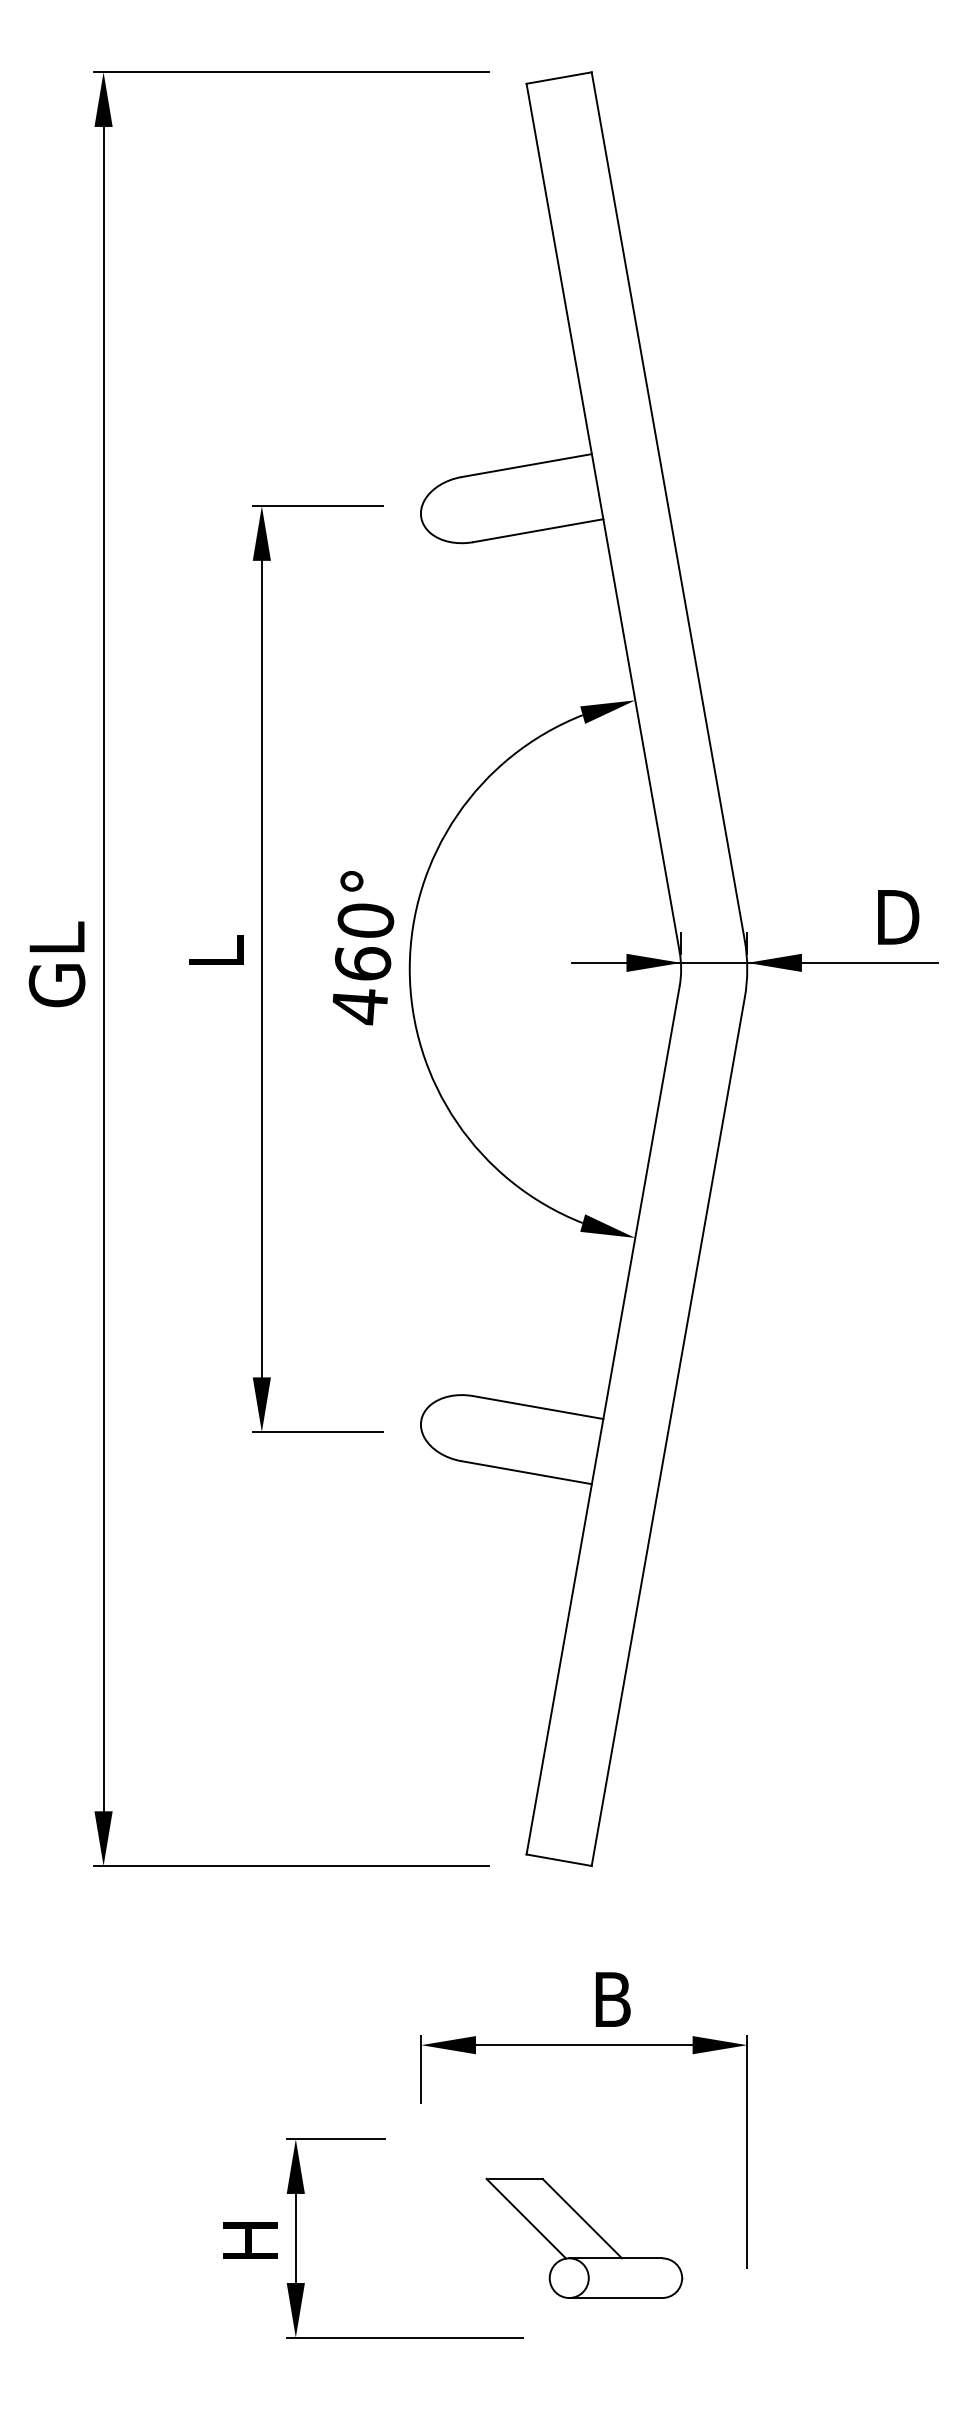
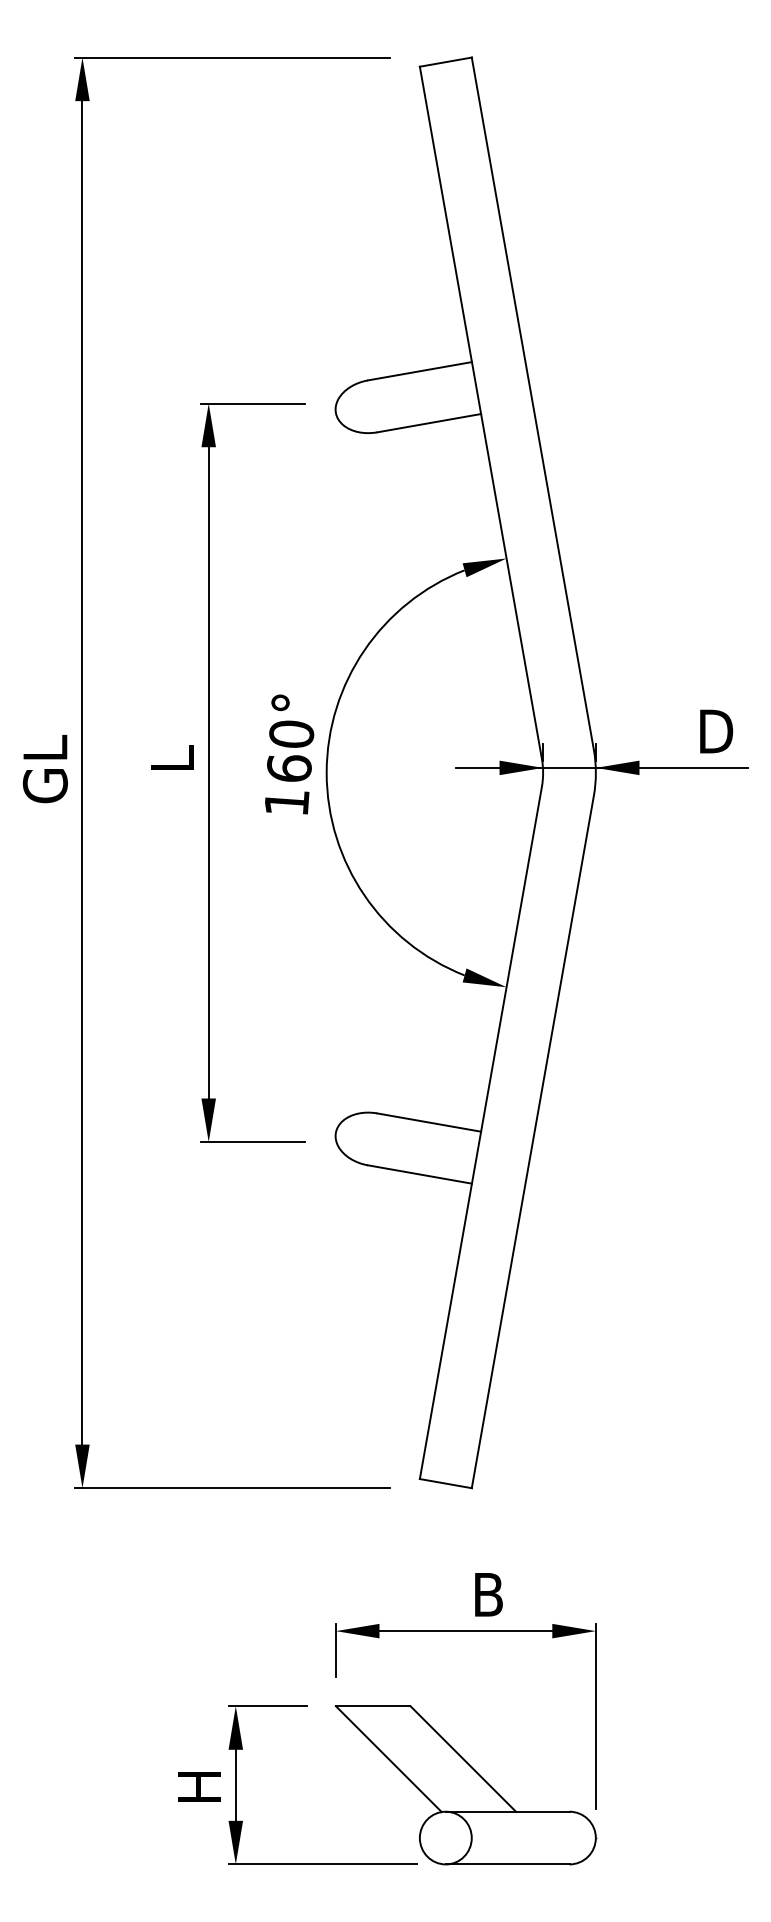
text: (360, 1007) -> (287, 803), 460° -> 160°
part: (584, 2238) -> (466, 1785), size x1.67

